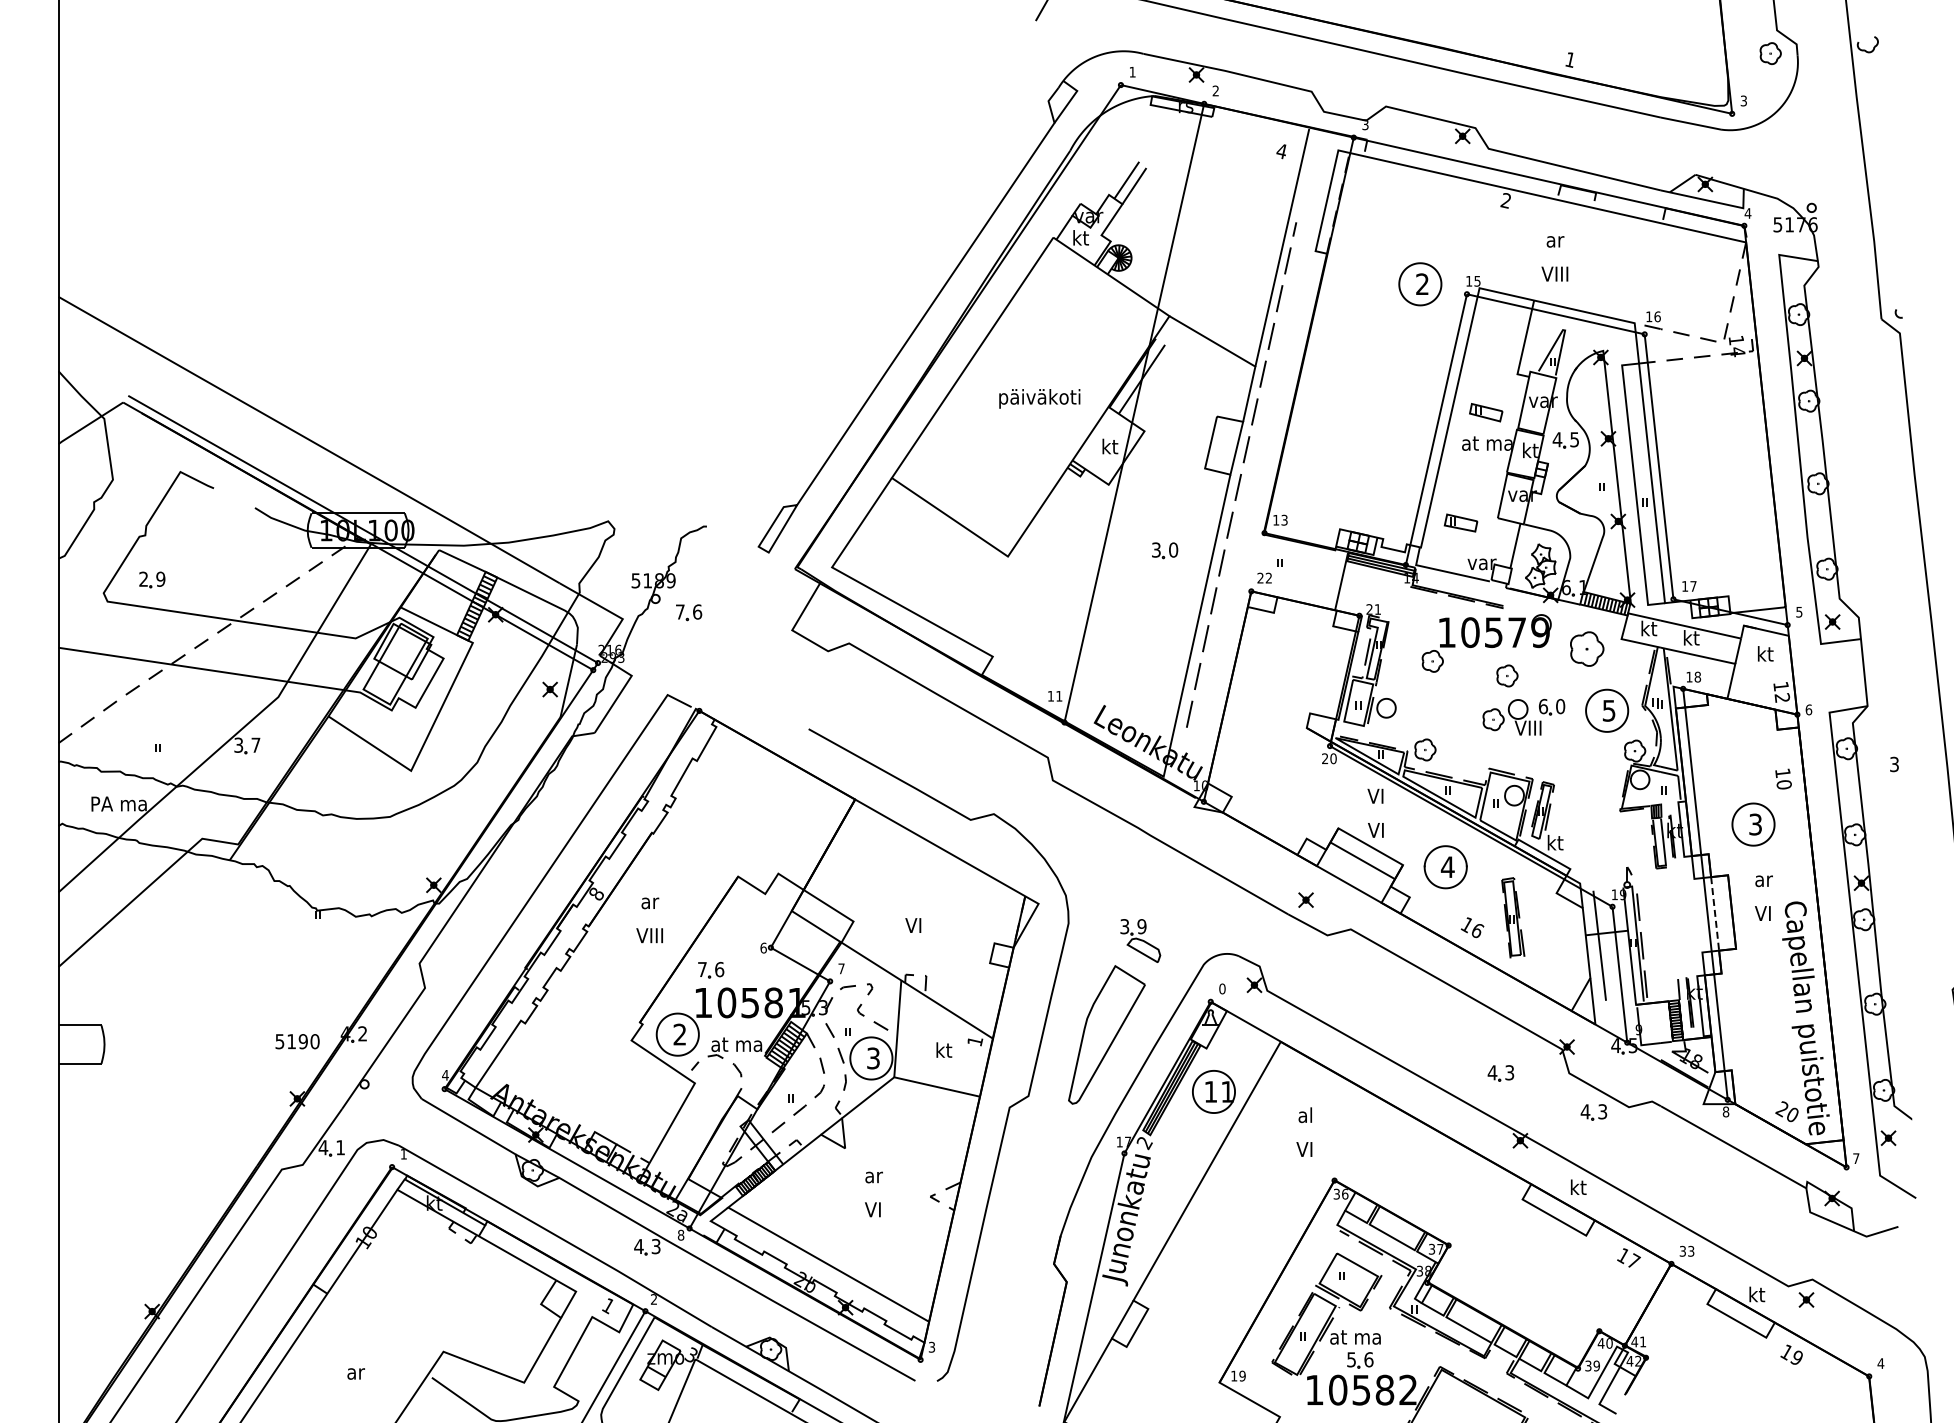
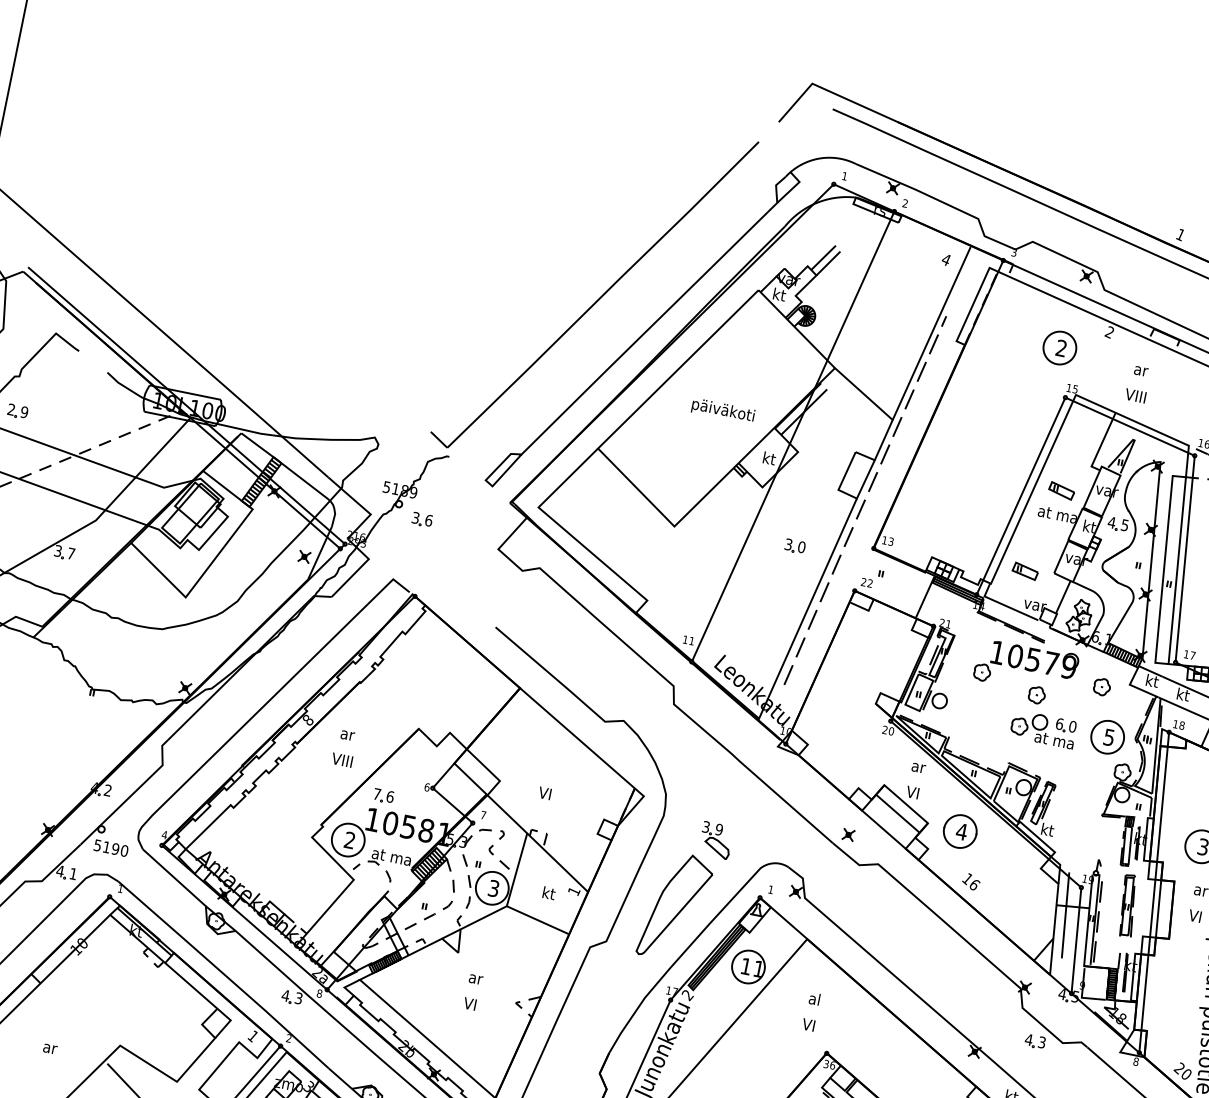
part: (1420, 284) -> (1059, 348), moved
part: (854, 288) -> (598, 298), added
text: (680, 611) -> (416, 517), 7 -> 3
part: (1587, 648) -> (1102, 686), size x0.62
text: (1540, 727) -> (1054, 739), VIII -> at ma
part: (1425, 749) -> (963, 738), removed
text: (1376, 795) -> (918, 766), VI -> ar
line: (1715, 913) -> (1158, 908), dashed -> solid
part: (1513, 917) -> (1128, 905), moved
text: (1222, 988) -> (771, 889), 0 -> 1
text: (297, 1041) -> (111, 848), moved
part: (1500, 1073) -> (970, 997), removed

